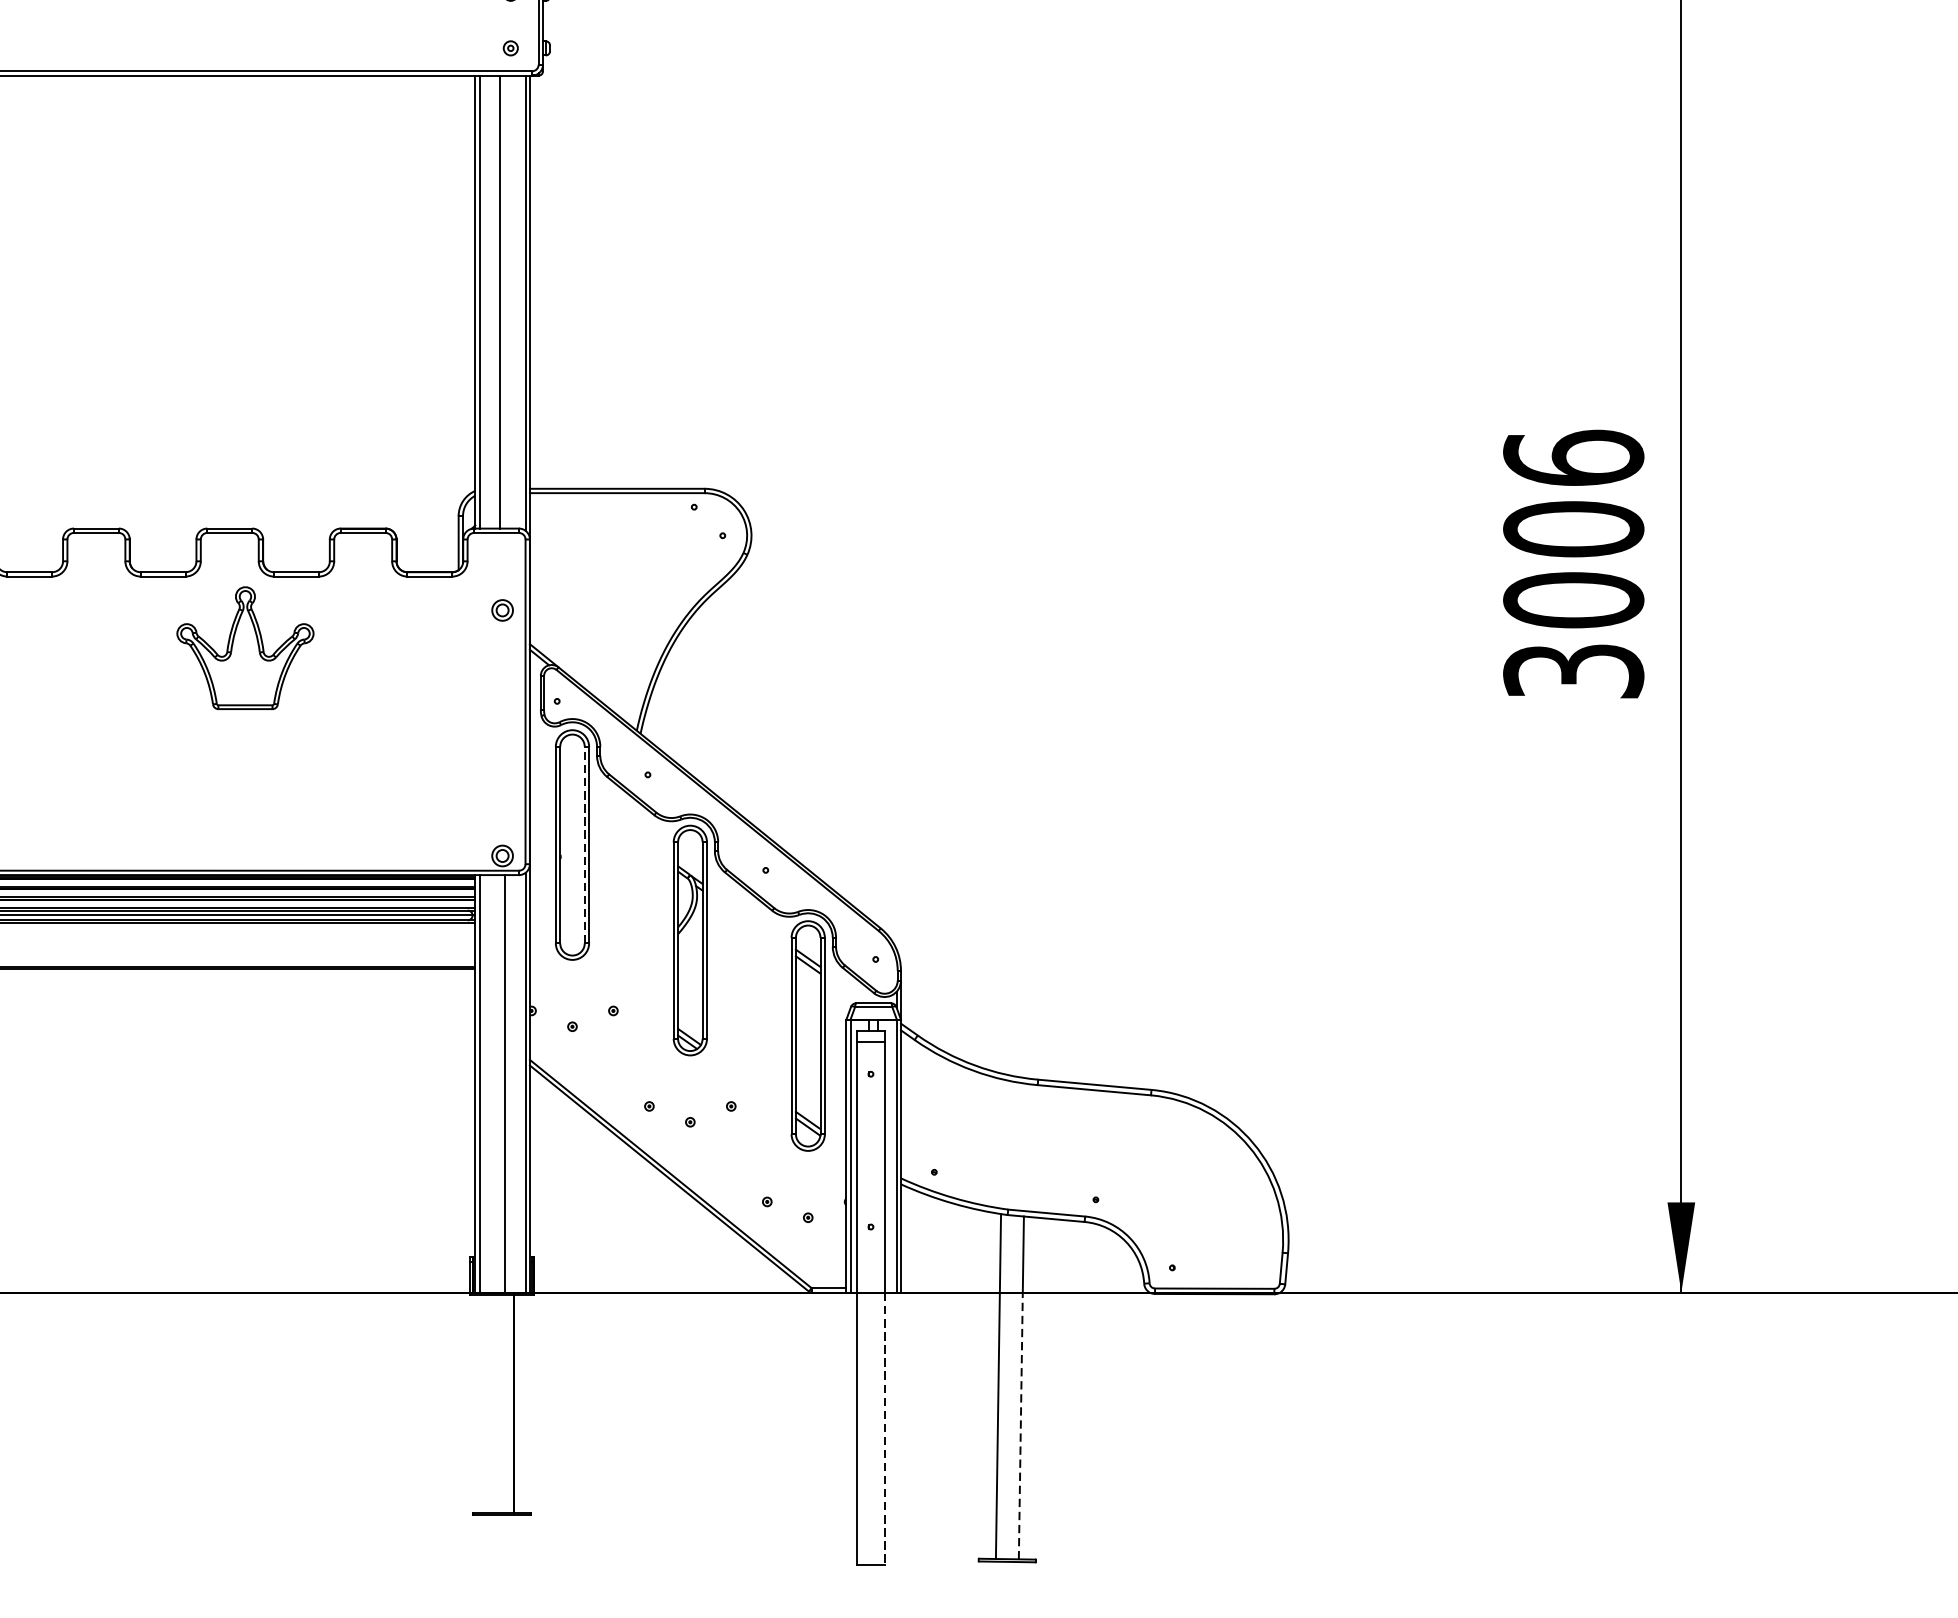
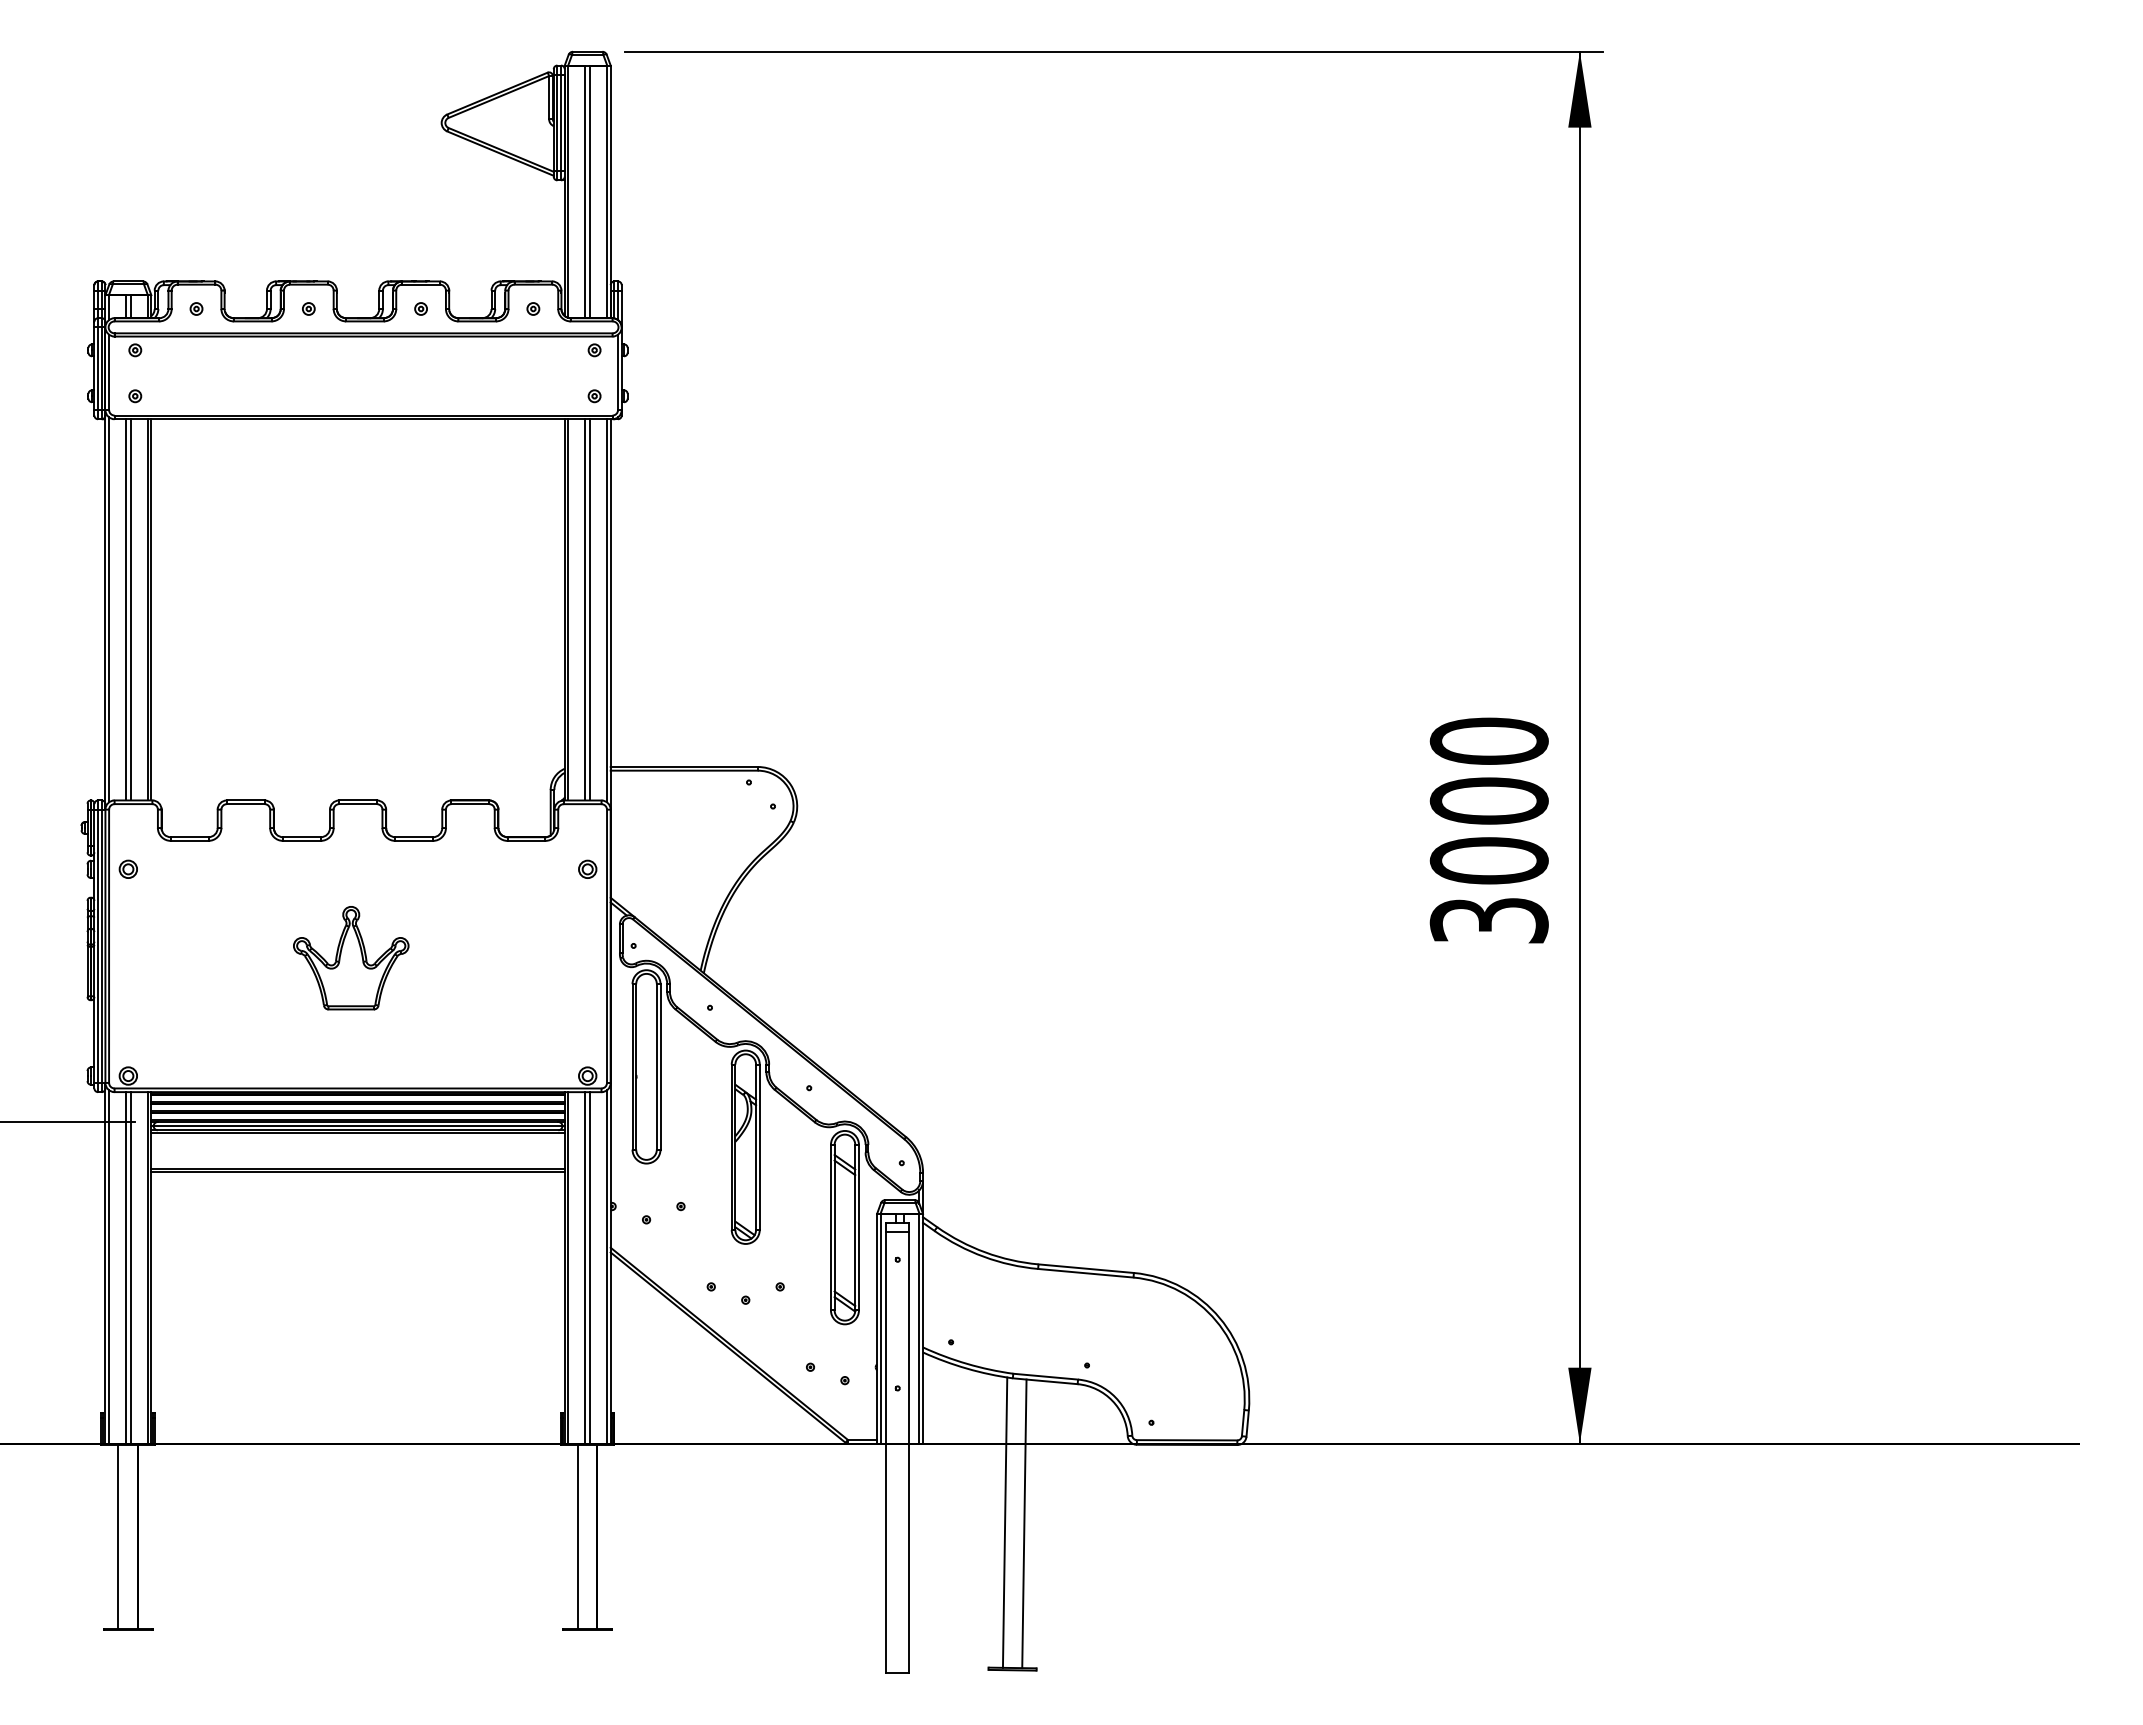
line: (505, 301) -> (590, 609), added
text: (1572, 457) -> (1488, 740), 3006 -> 3000
part: (245, 648) -> (351, 958), moved
line: (584, 844) -> (656, 1066), dashed -> solid
line: (499, 1083) -> (585, 1267), added
line: (490, 1404) -> (577, 1537), added
line: (1020, 1425) -> (1023, 1555), dashed -> solid
line: (884, 1429) -> (909, 1558), dashed -> solid

